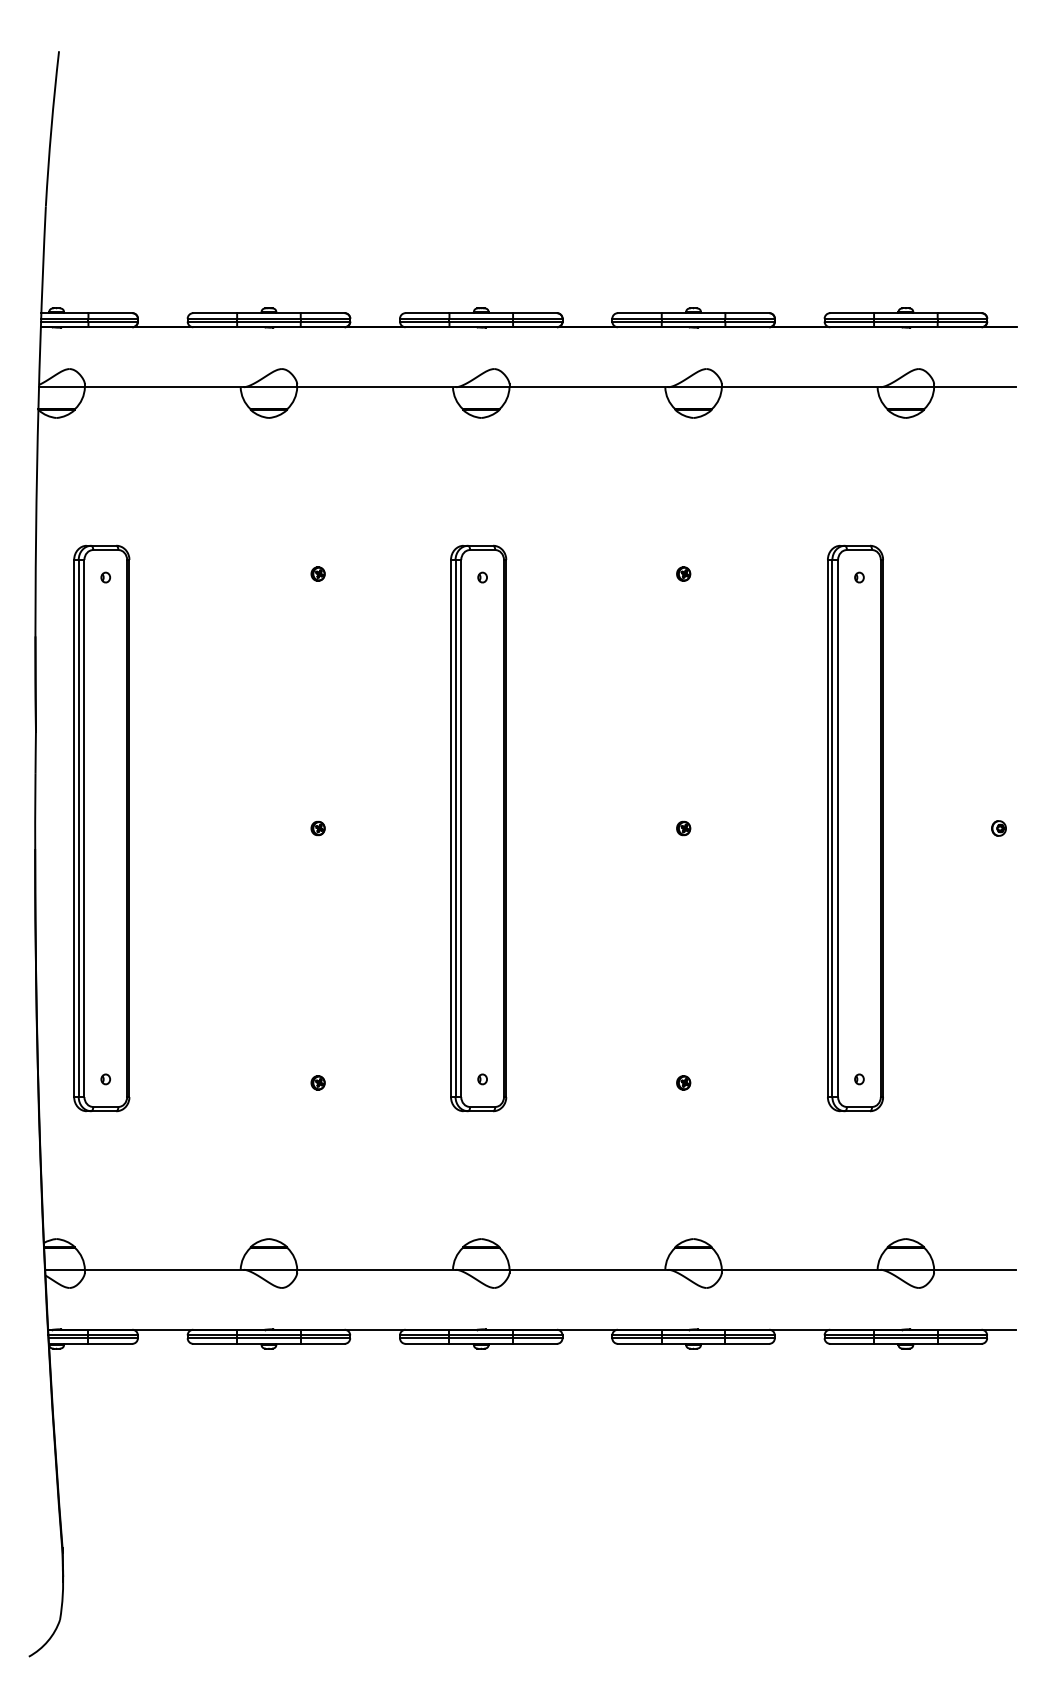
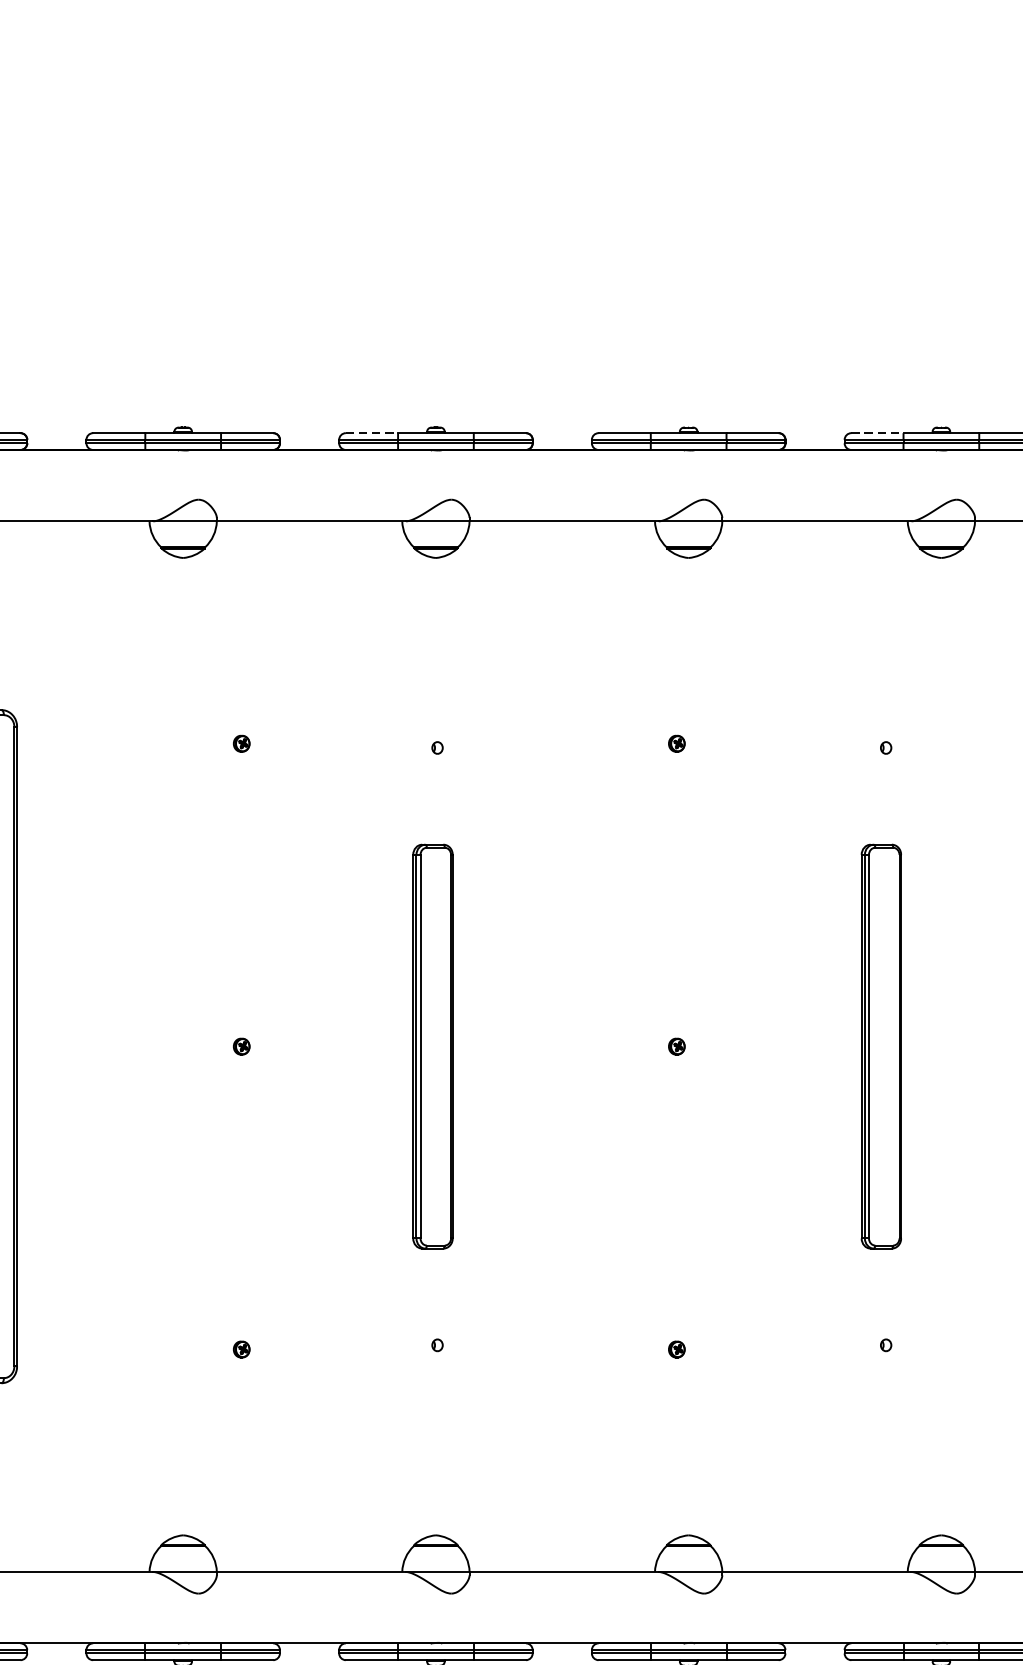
line: (427, 313) -> (371, 433), solid -> dashed
line: (852, 313) -> (877, 433), solid -> dashed
part: (478, 828) -> (432, 1046), size x0.6
part: (855, 828) -> (881, 1046), size x0.6

